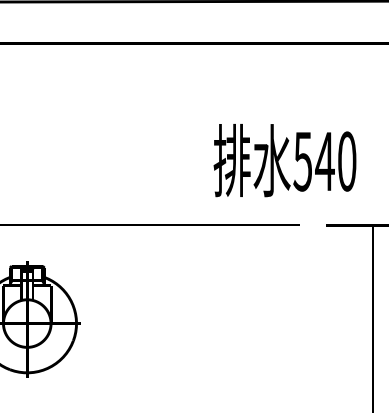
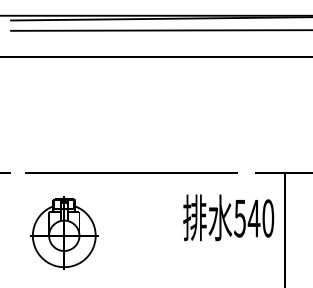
text: (284, 160) -> (228, 217), moved

